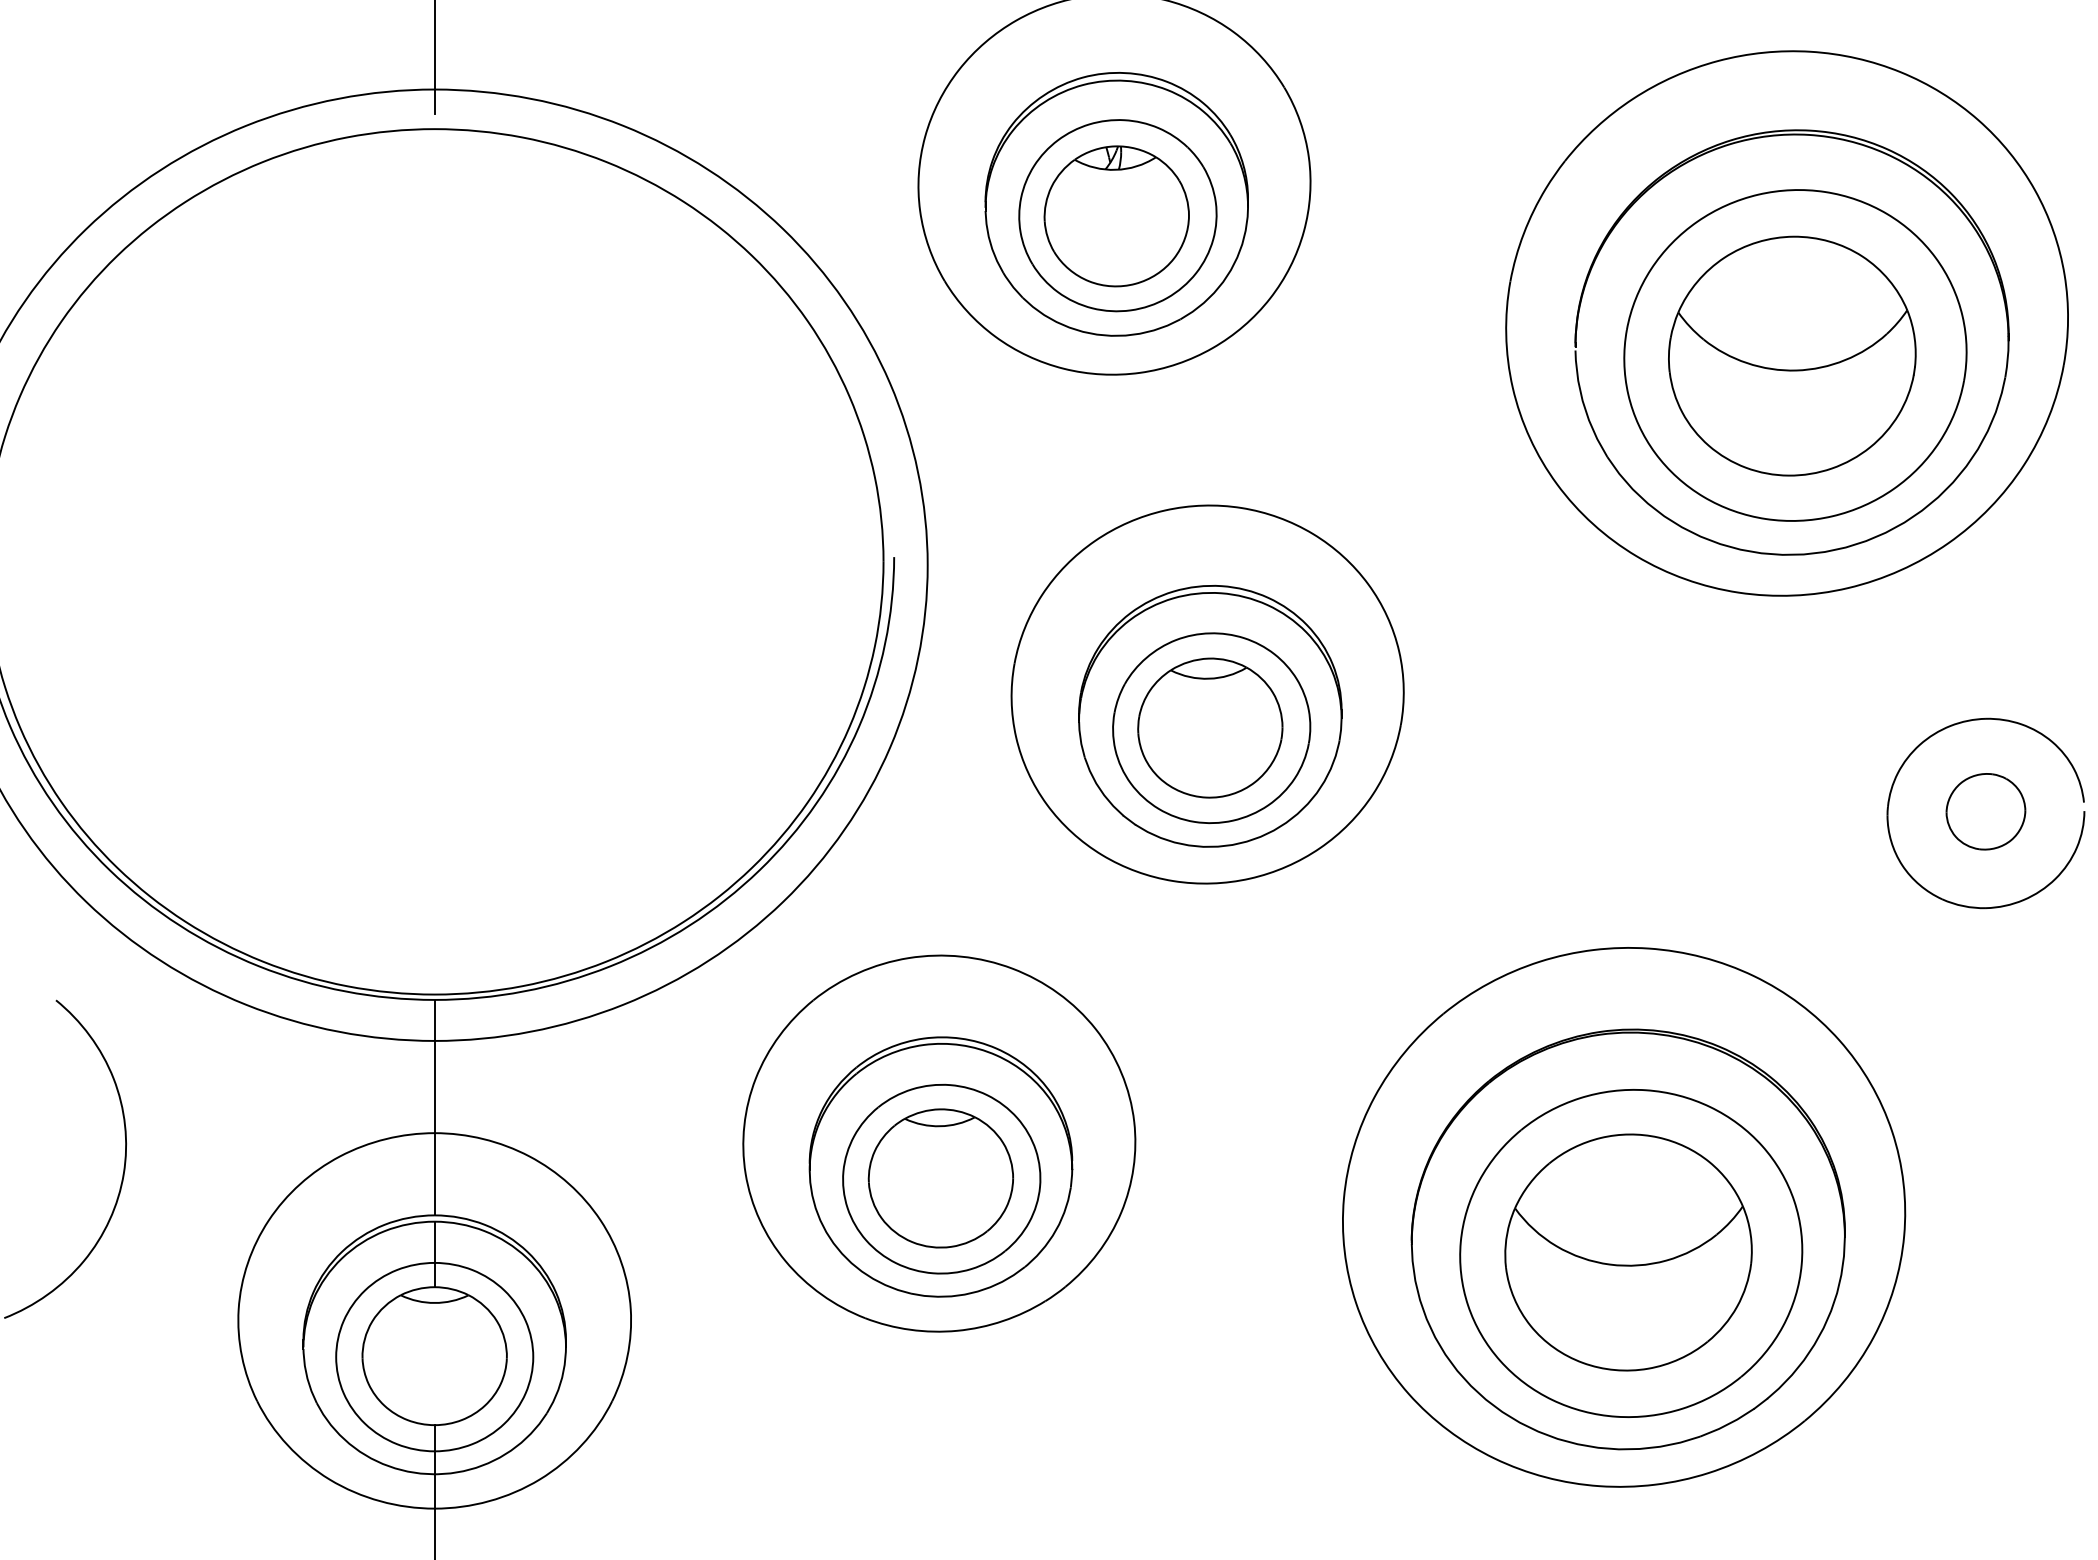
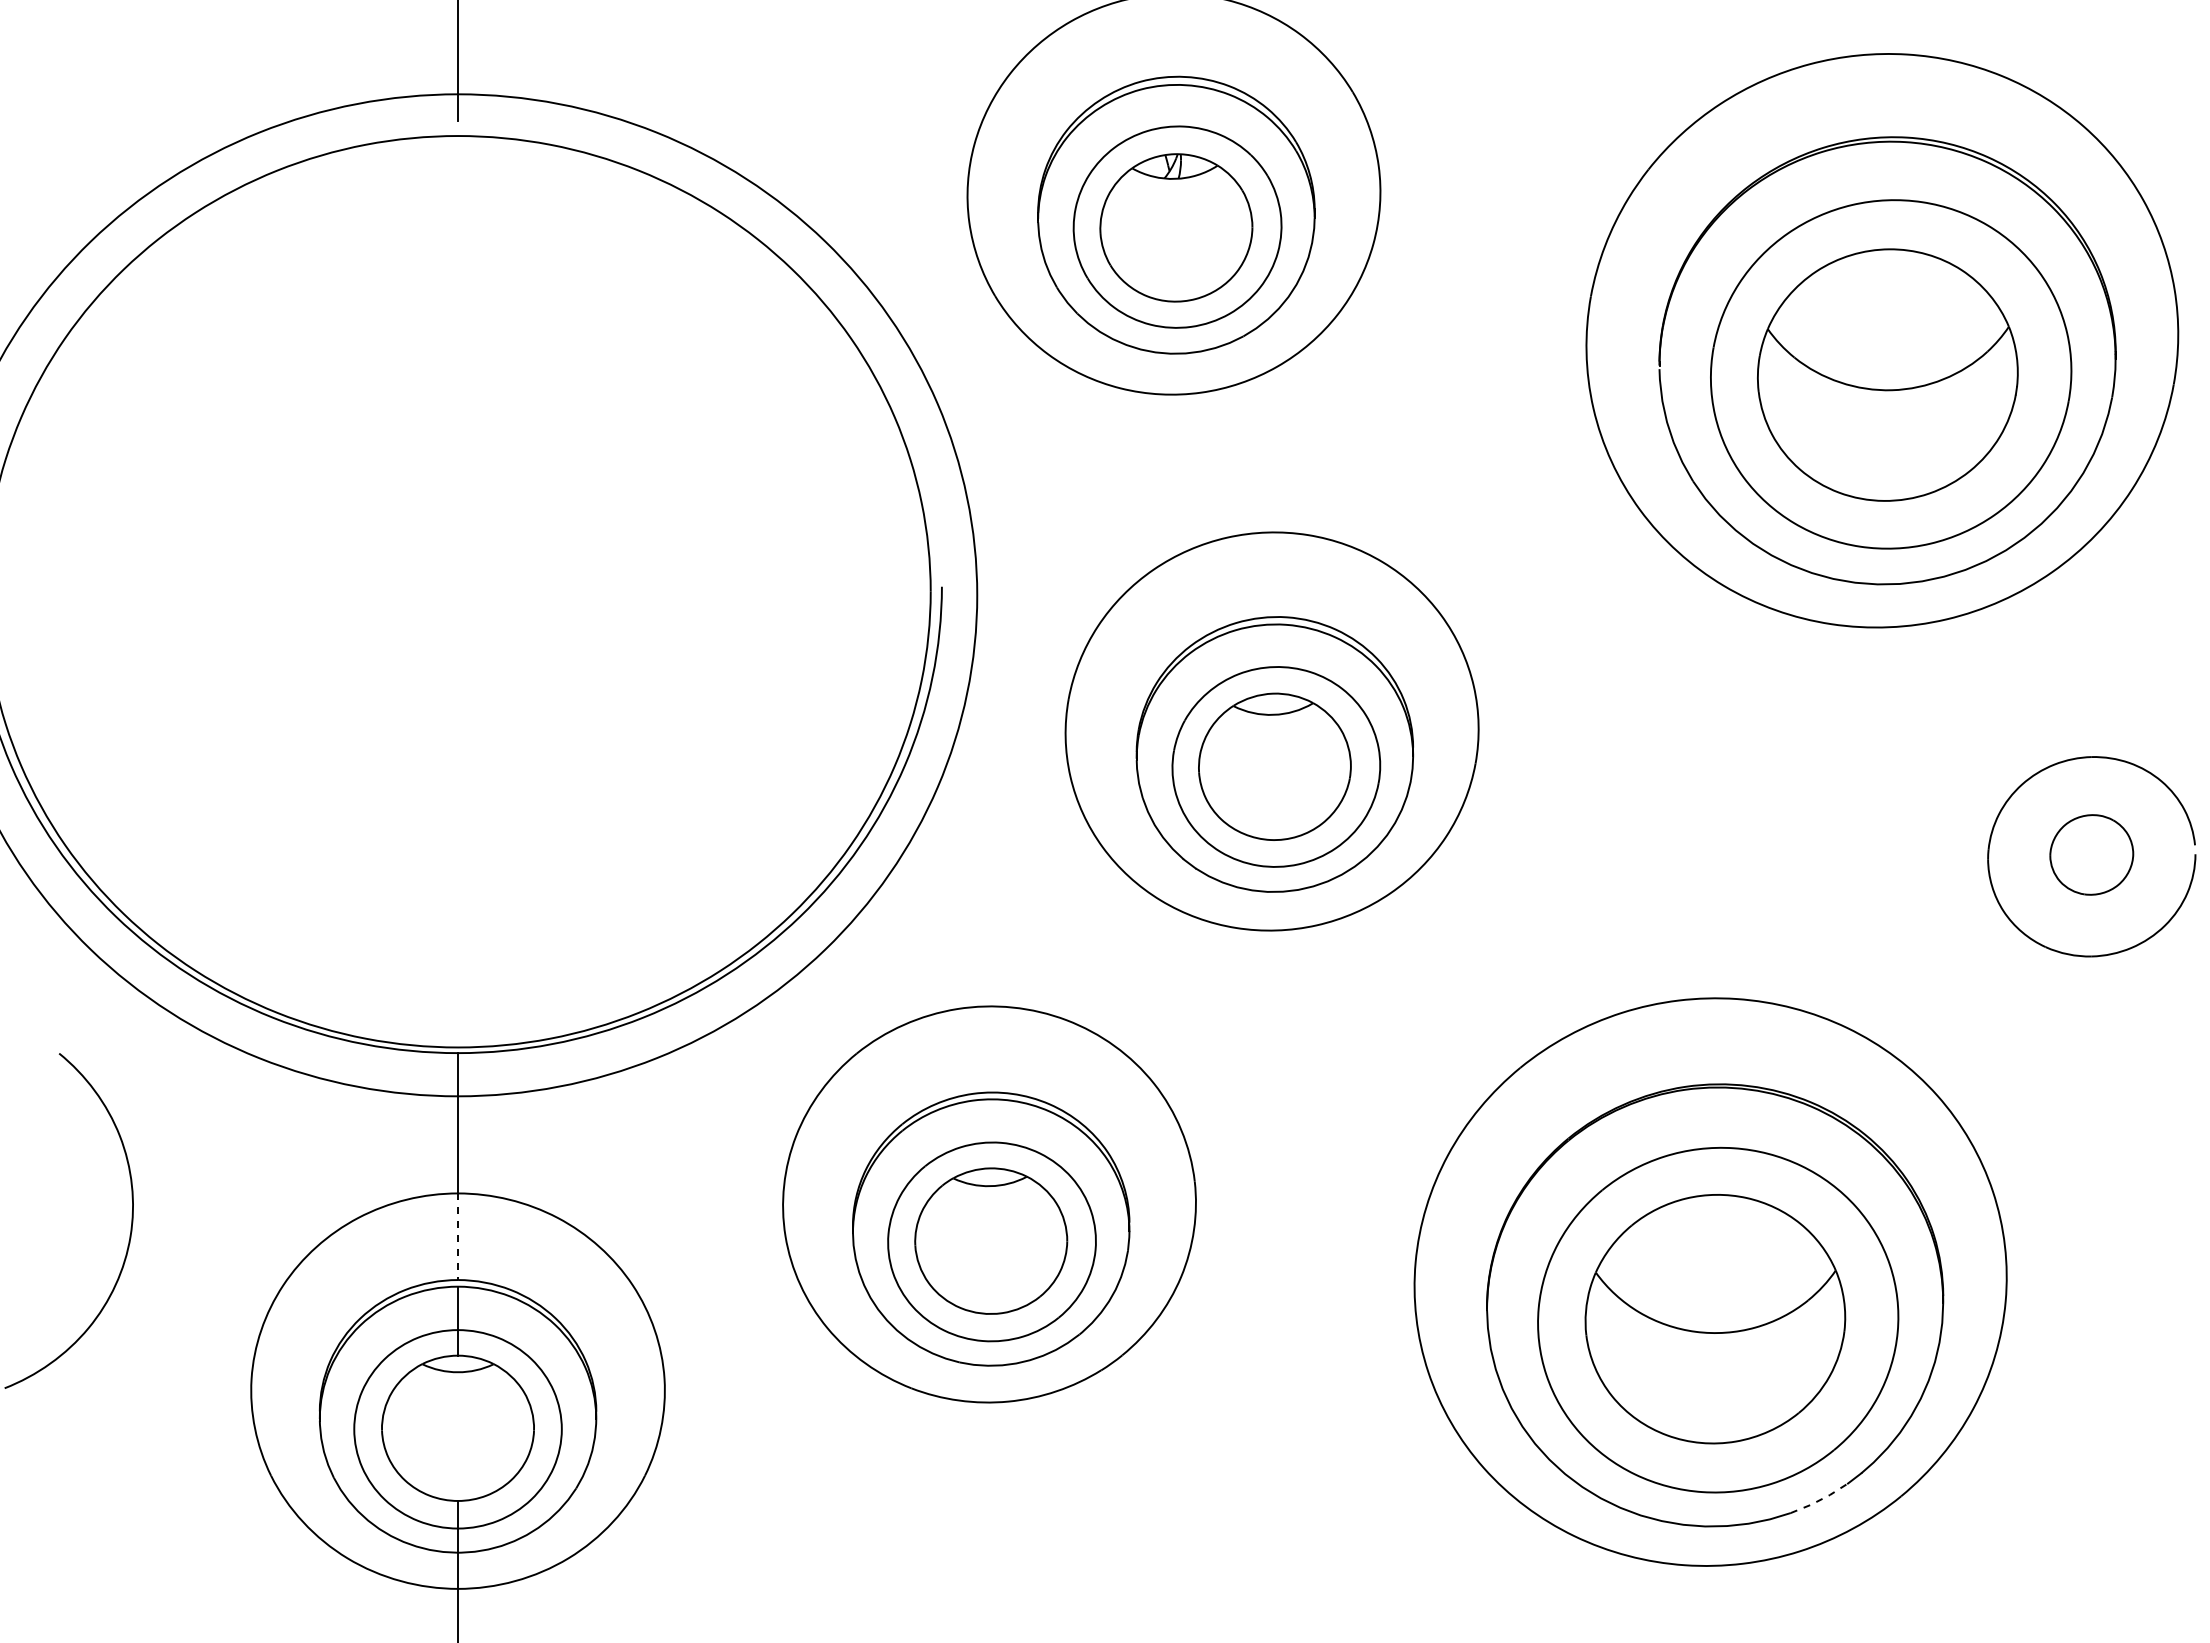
line: (435, 1174) -> (458, 1237), solid -> dashed
line: (1728, 1423) -> (1820, 1499), solid -> dashed

